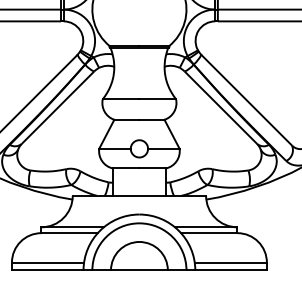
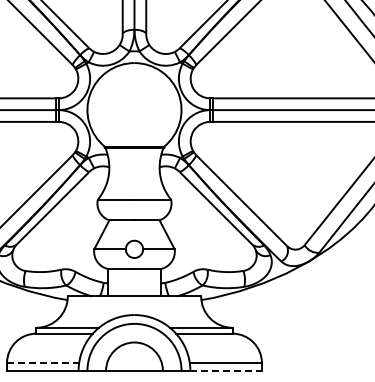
line: (48, 262) -> (43, 363), solid -> dashed
line: (231, 269) -> (226, 370), solid -> dashed

